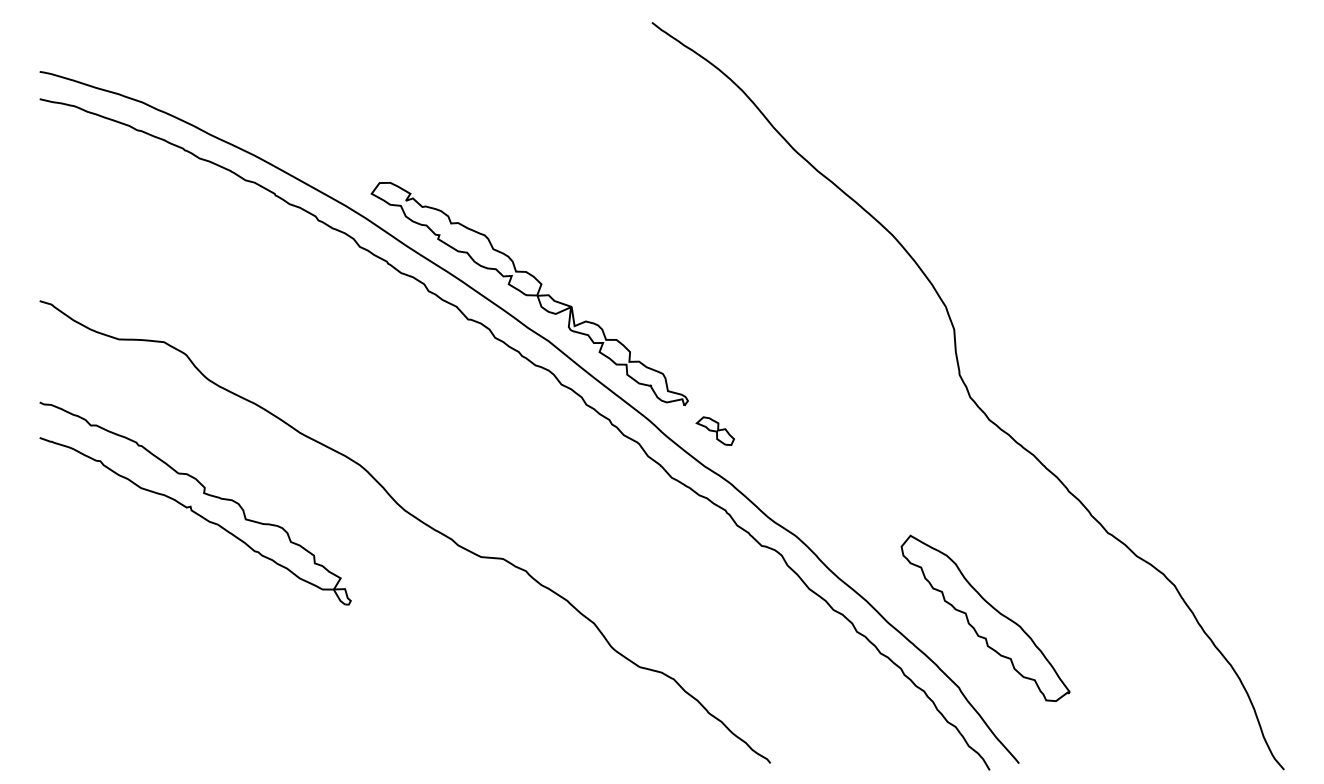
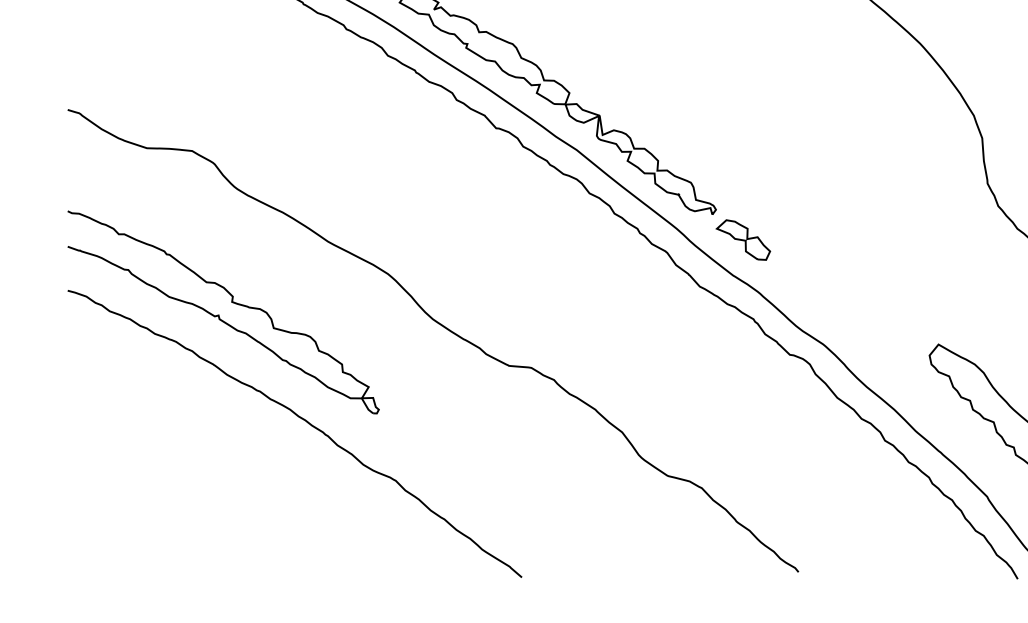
part: (715, 430) -> (743, 239), size x1.43
curve: (276, 612) -> (304, 421), added

